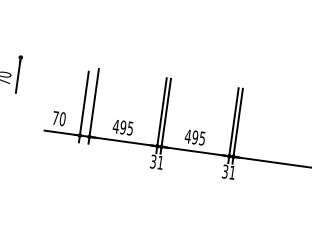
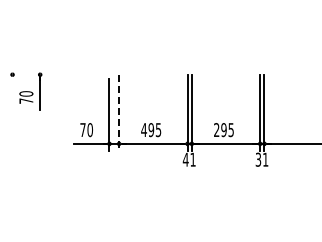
line: (94, 106) -> (119, 113), solid -> dashed
text: (187, 136) -> (216, 129), 495 -> 295
text: (153, 161) -> (185, 159), 31 -> 41

